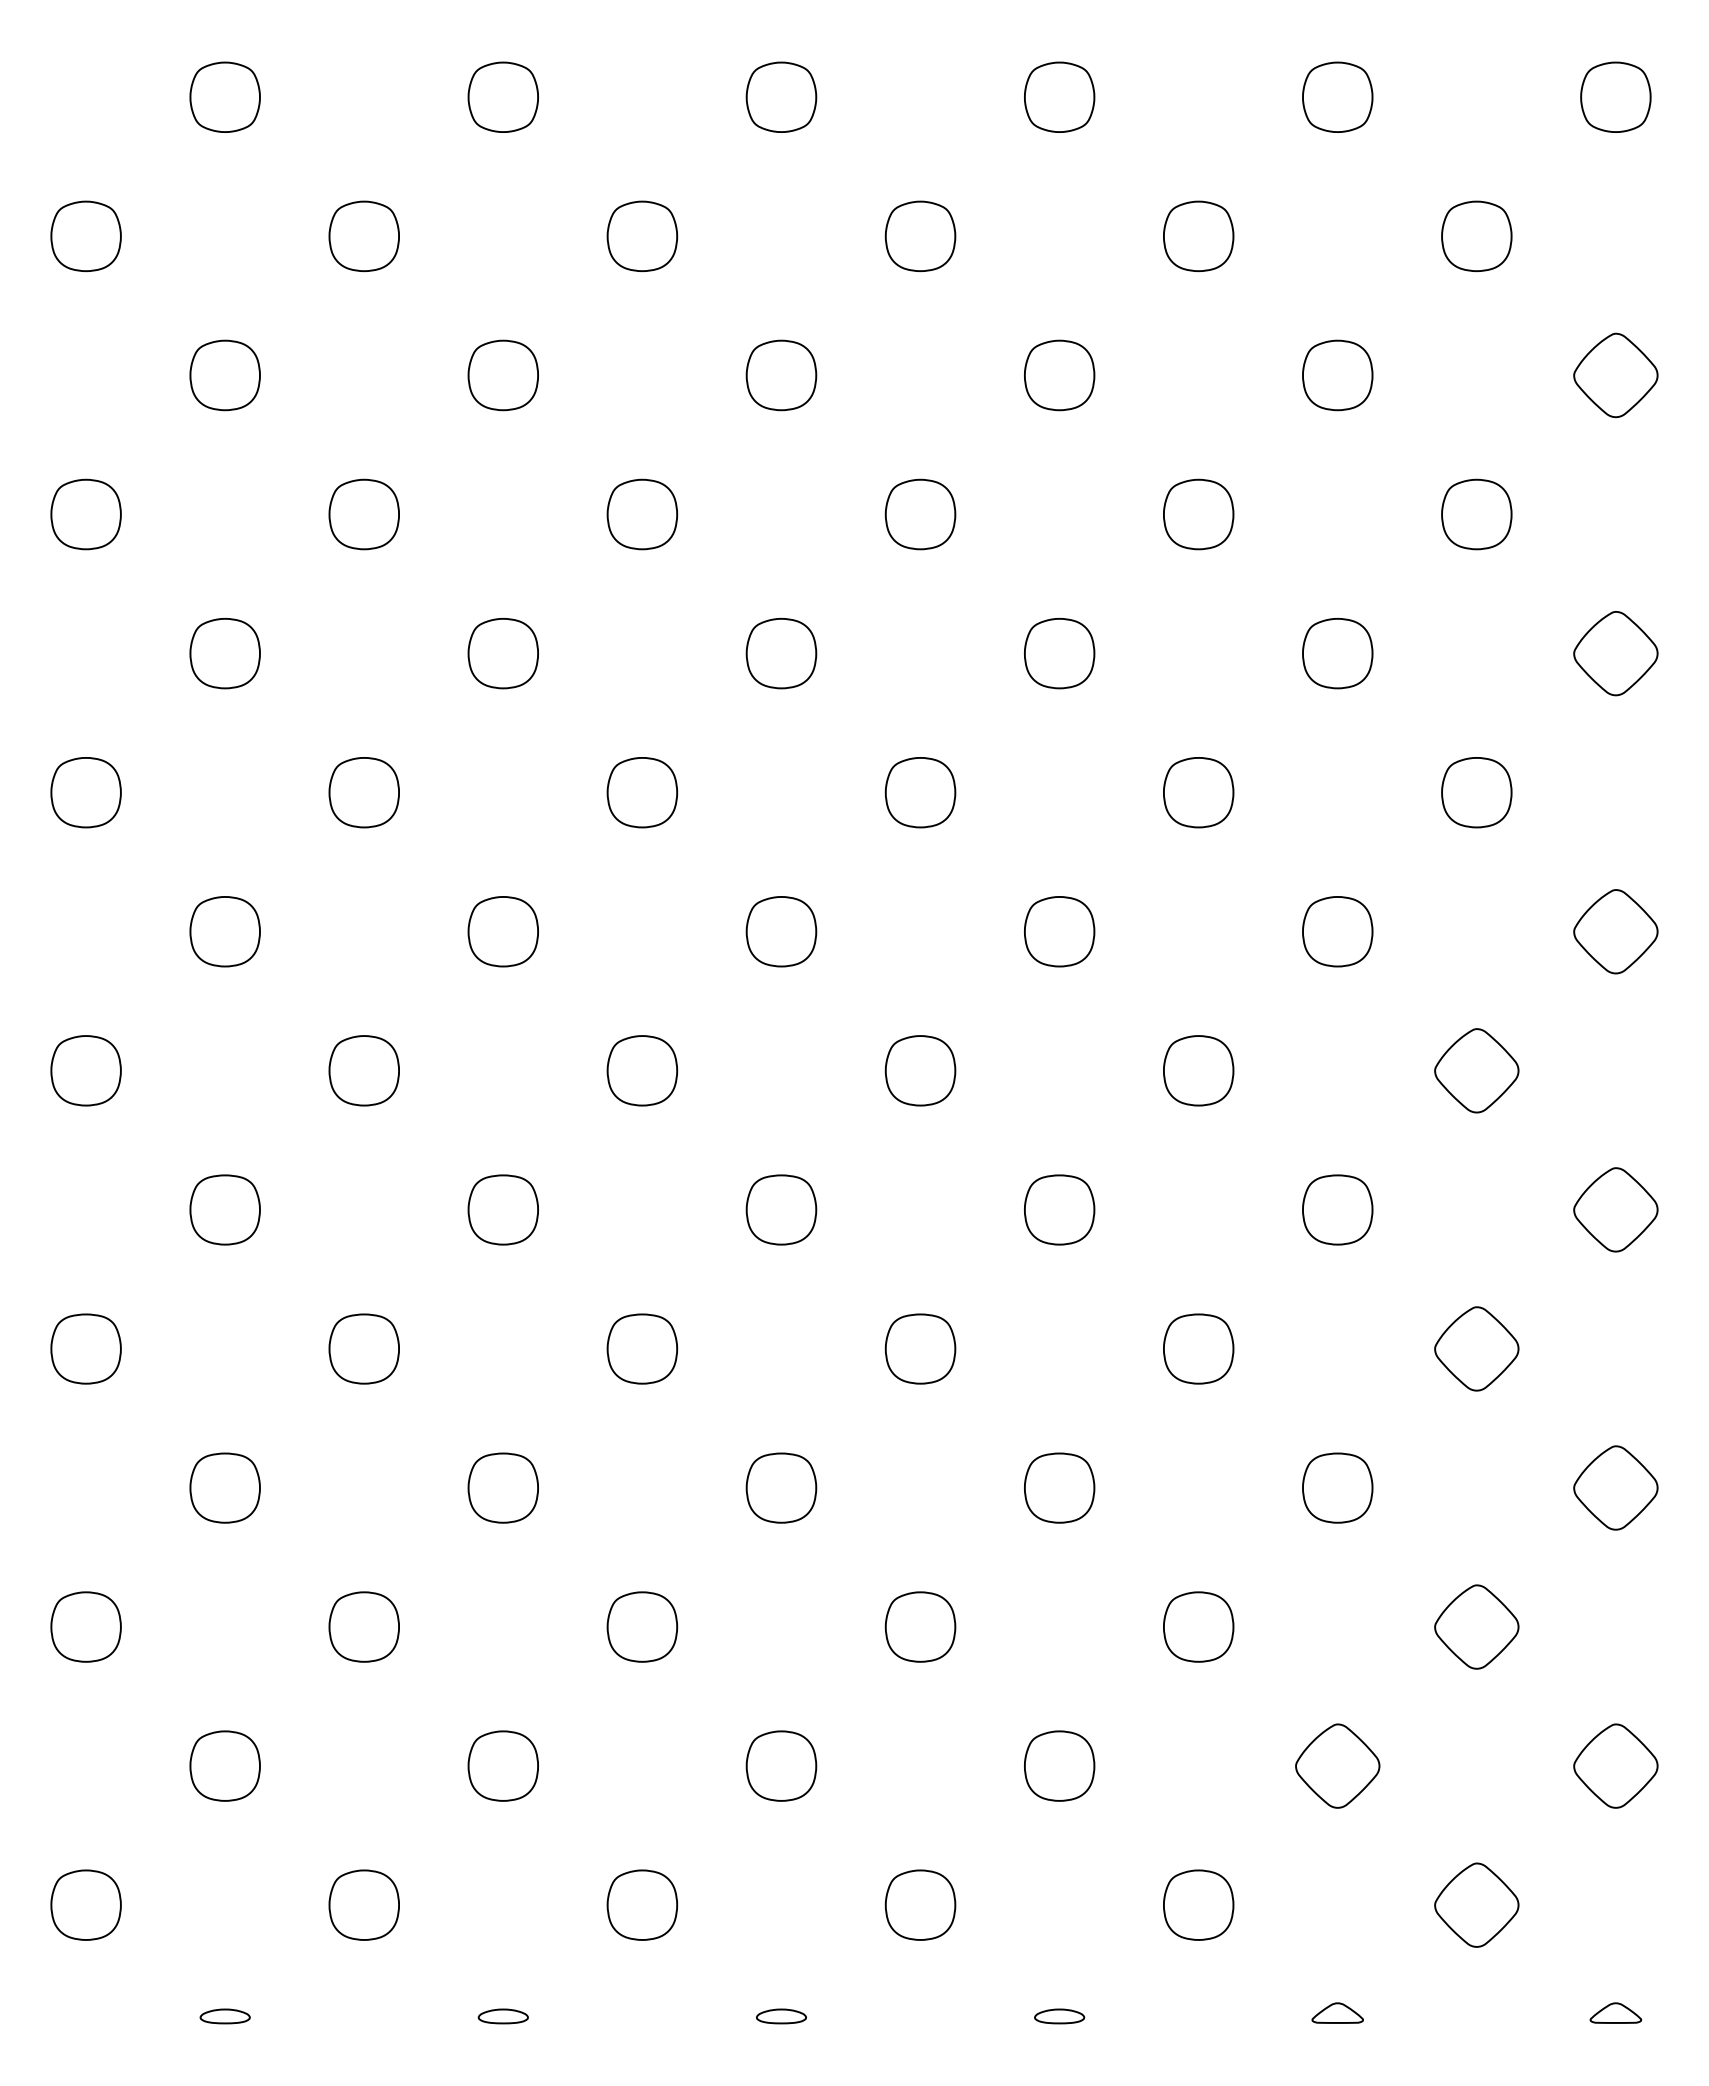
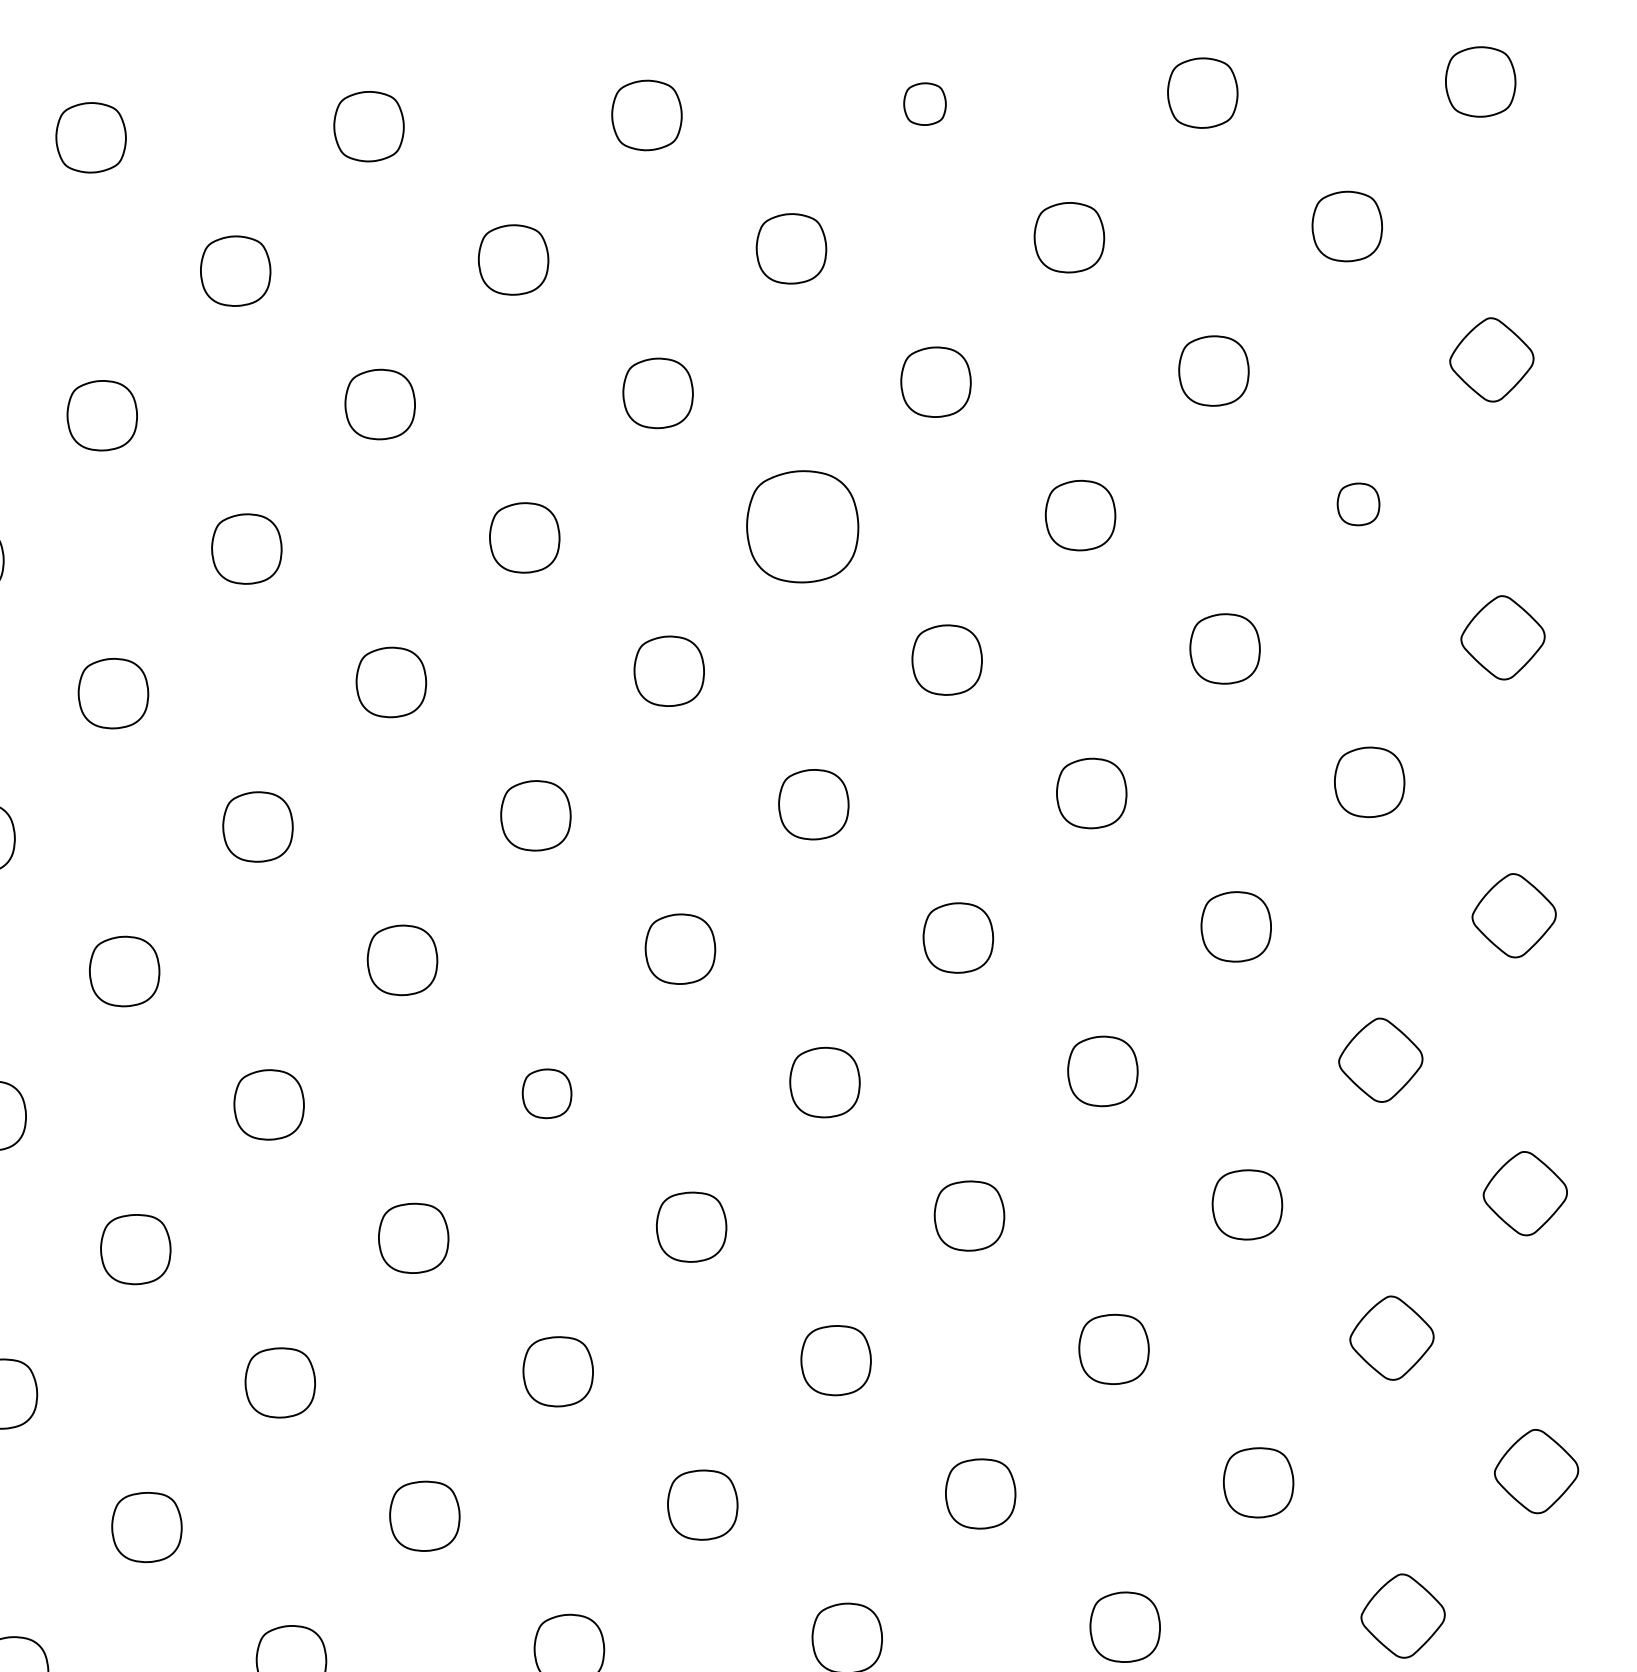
part: (1059, 96) -> (924, 103), size x0.6
part: (920, 514) -> (802, 526), size x1.6
part: (1476, 514) -> (1358, 504), size x0.6
part: (642, 1070) -> (547, 1093), size x0.7

